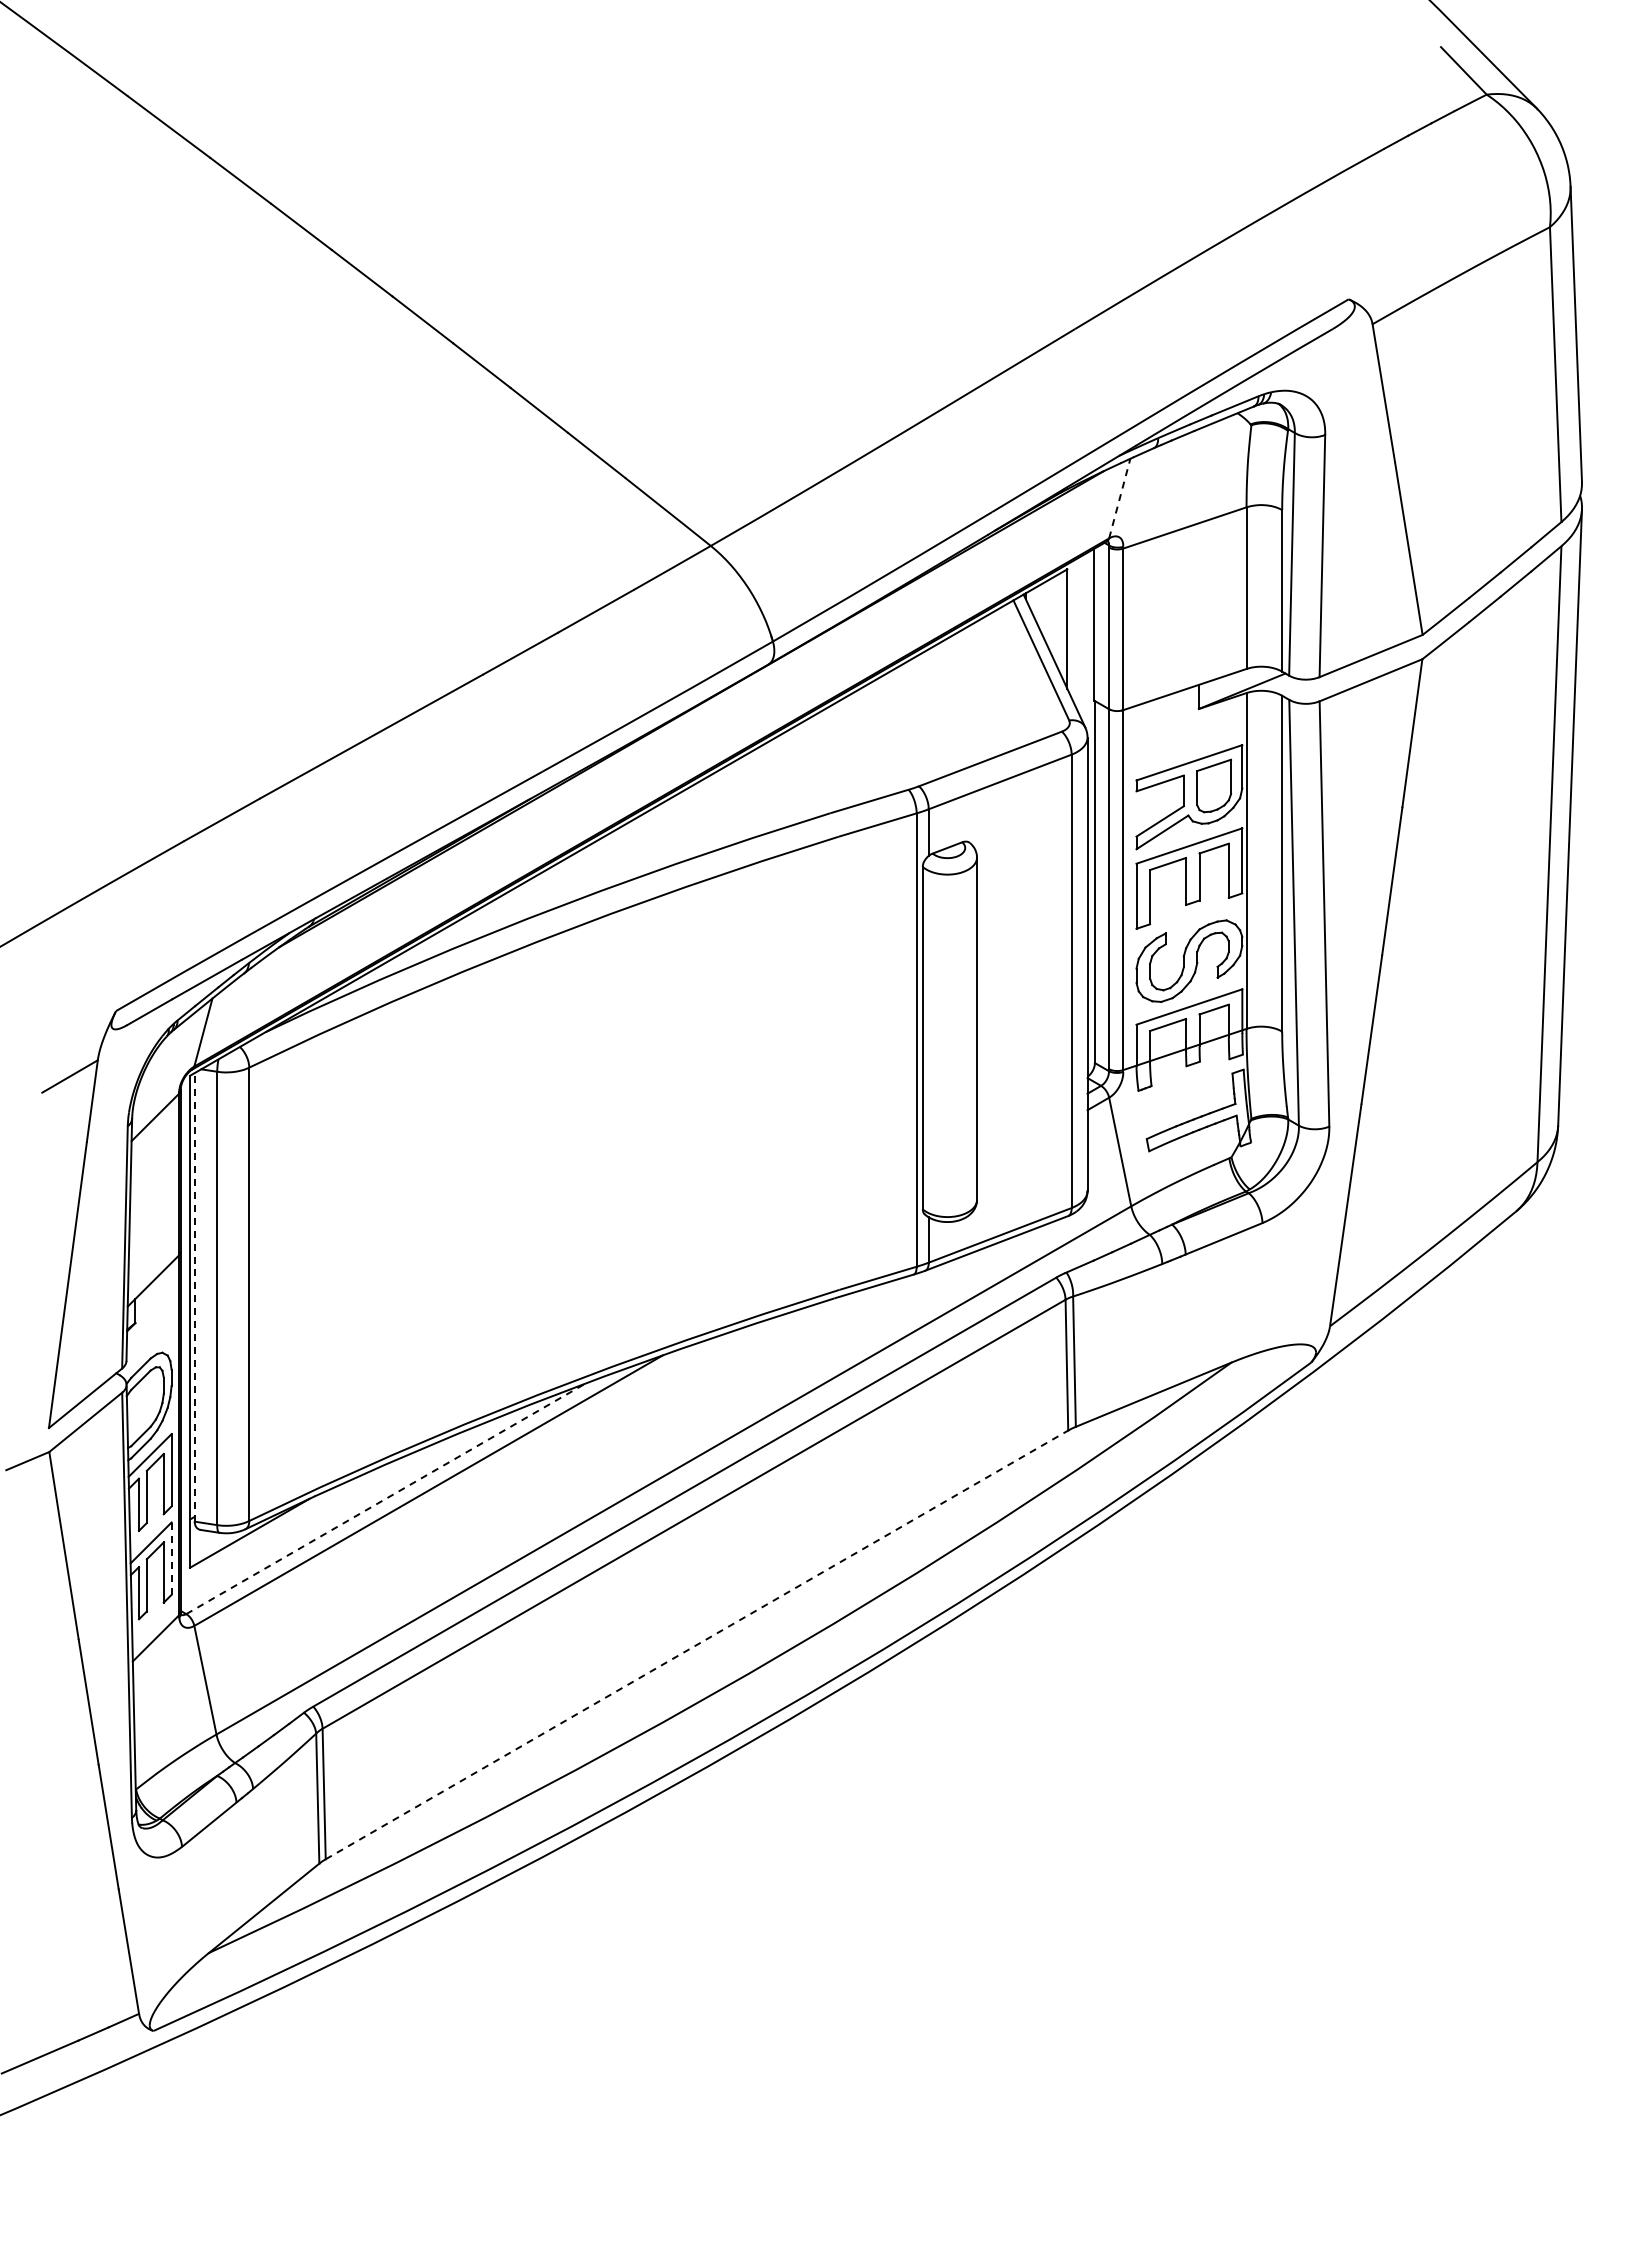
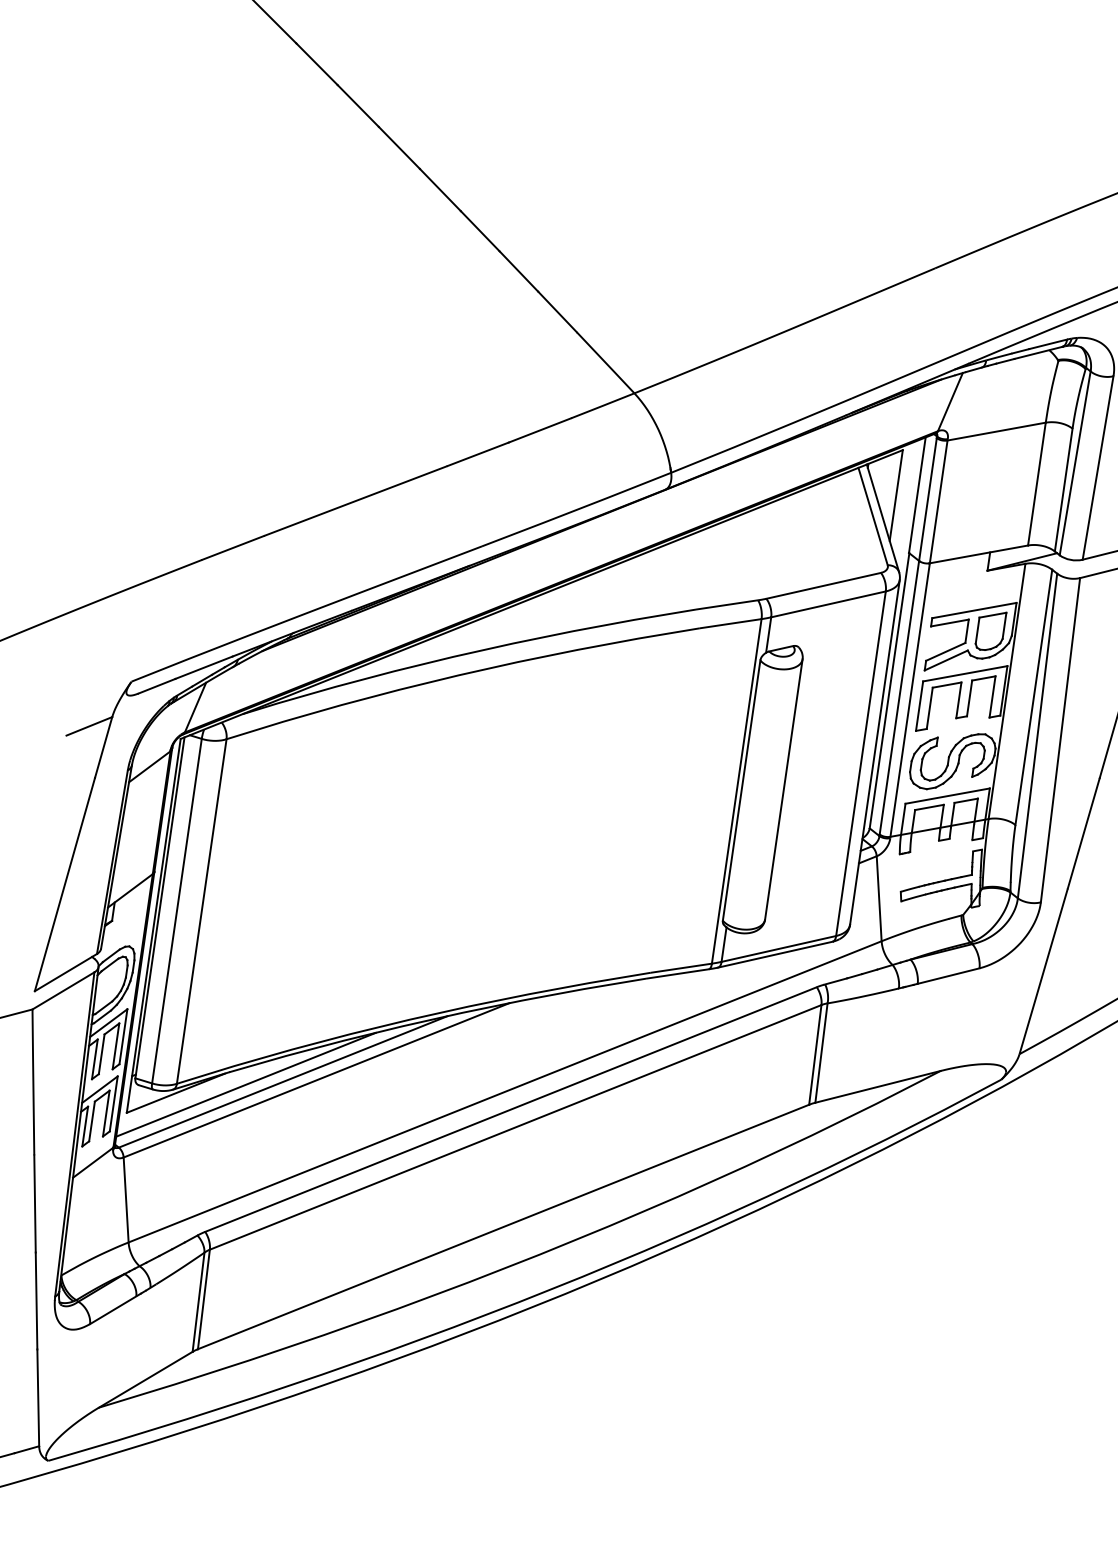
line: (1119, 498) -> (950, 402), dashed -> solid
line: (194, 1296) -> (159, 907), dashed -> solid
line: (386, 1498) -> (283, 1081), dashed -> solid
line: (338, 1509) -> (245, 1084), added
line: (171, 1558) -> (113, 1103), dashed -> solid
line: (696, 1644) -> (503, 1226), dashed -> solid

